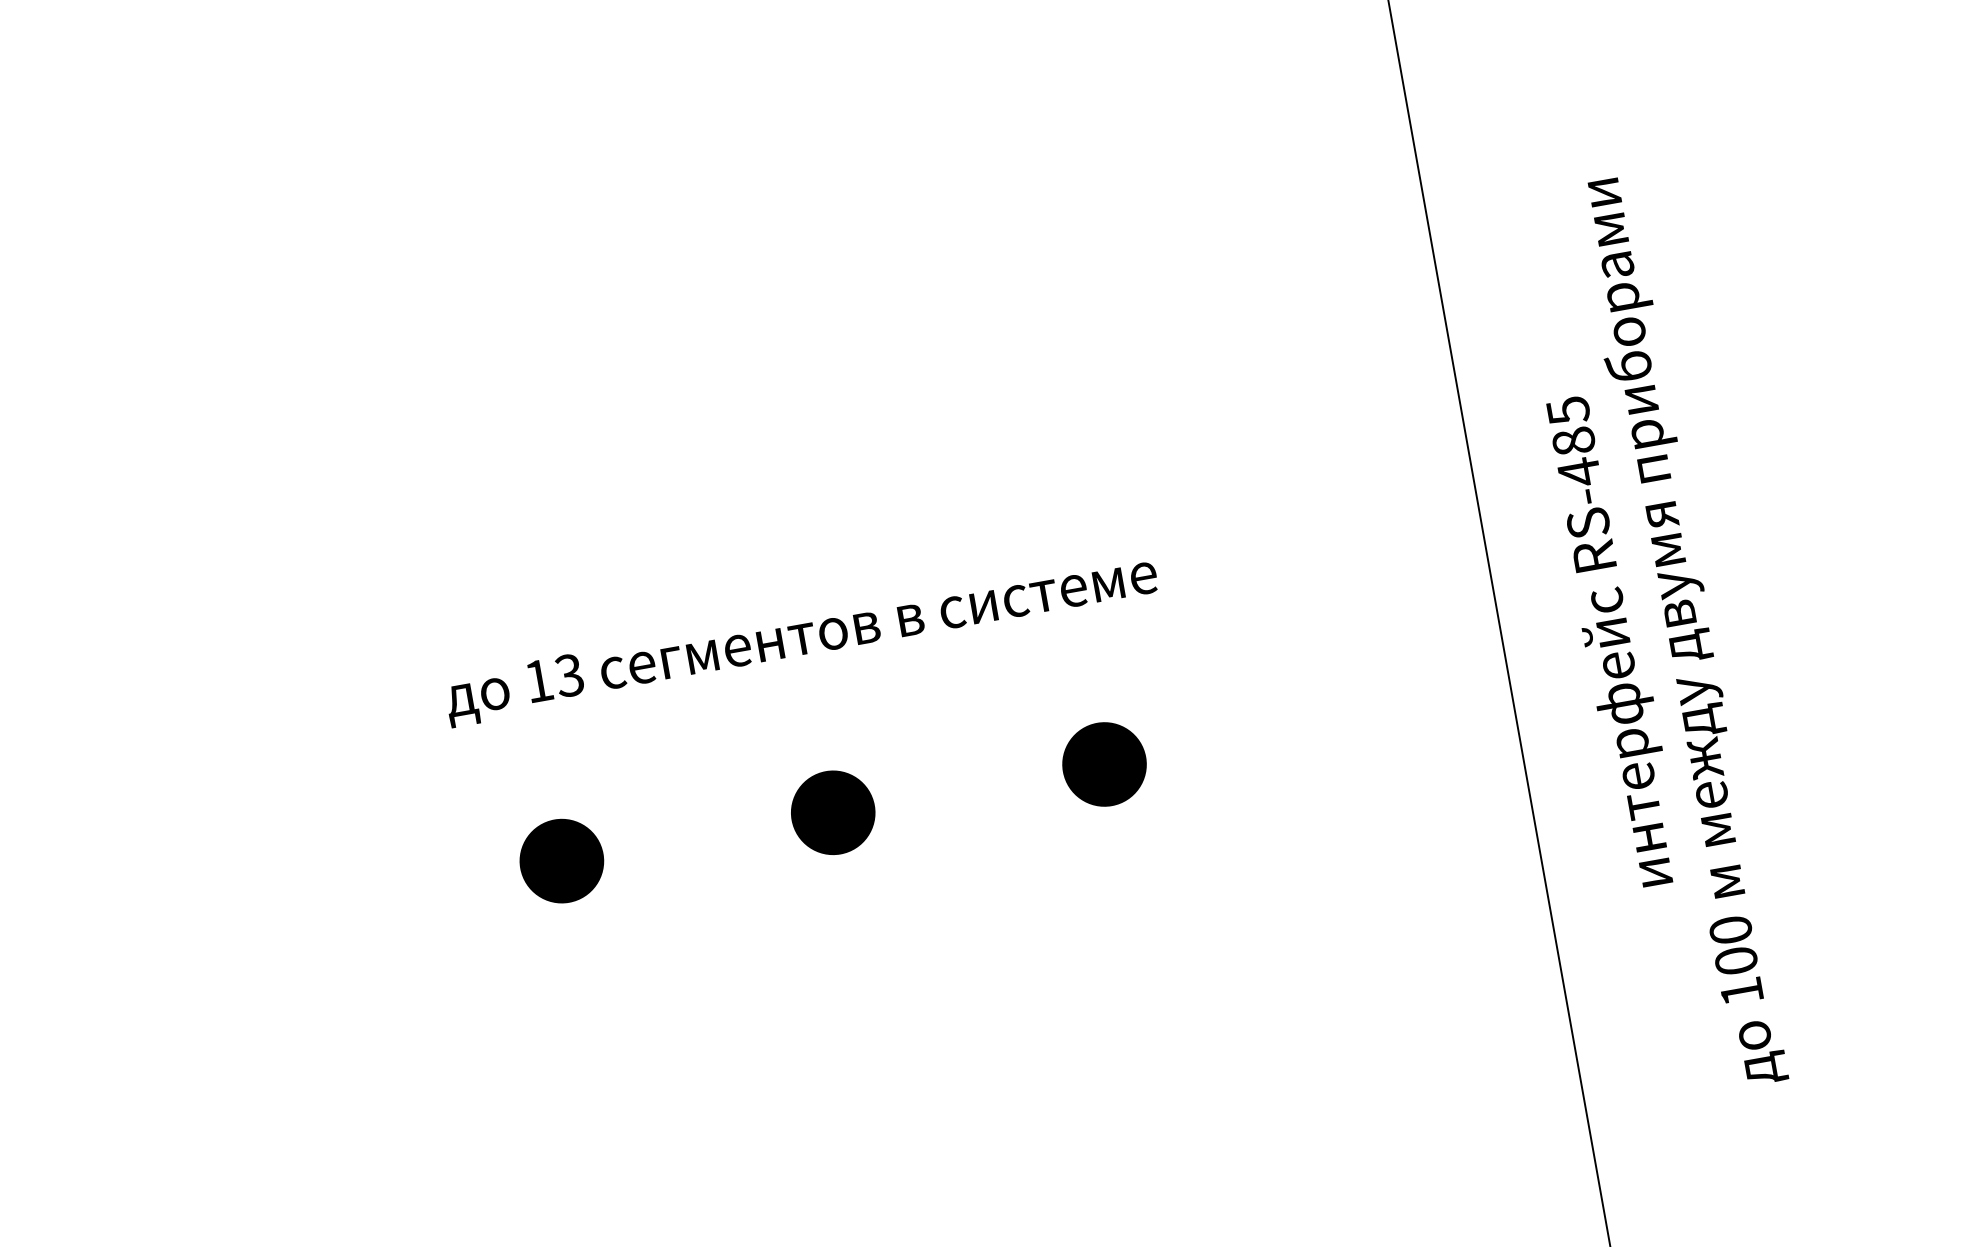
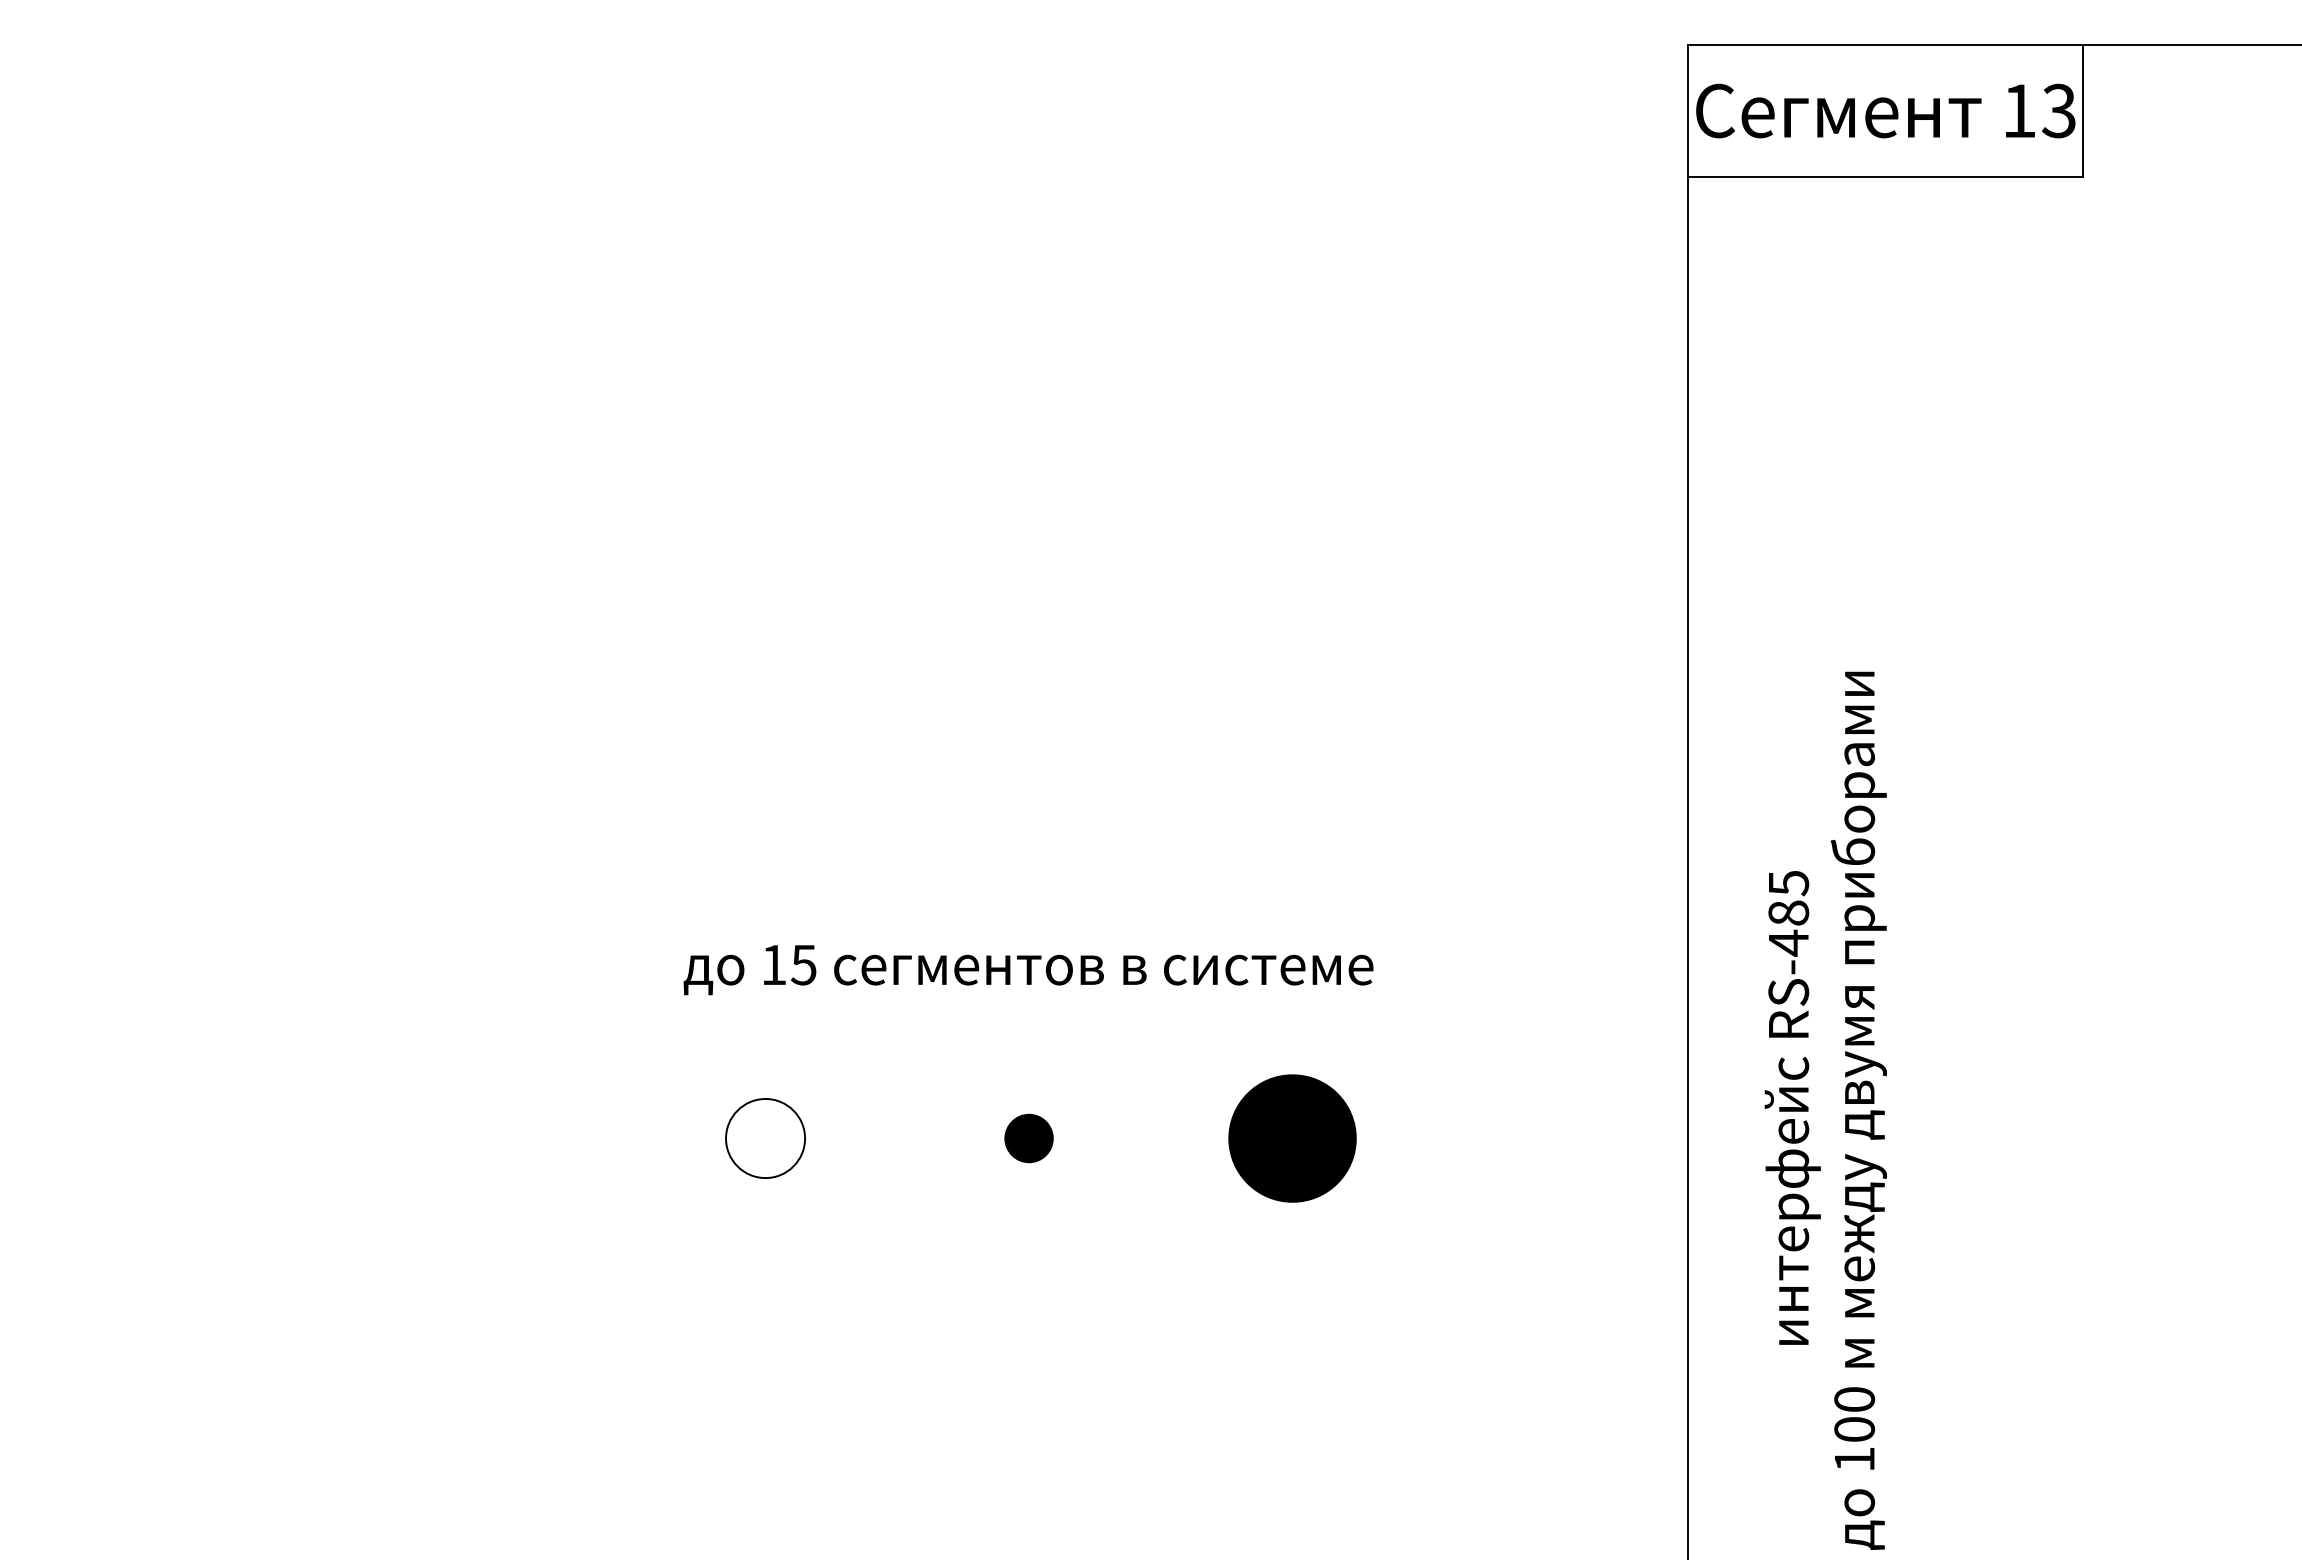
text: (569, 675) -> (803, 964), 13 -> 15
part: (1104, 764) -> (1292, 1138), size x1.6
part: (832, 812) -> (1028, 1138), size x0.6
fill: (561, 861) -> (765, 1138), removed

